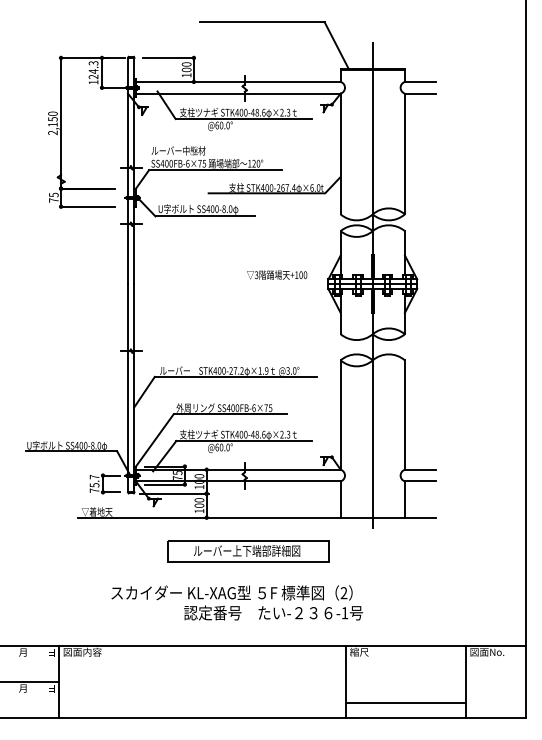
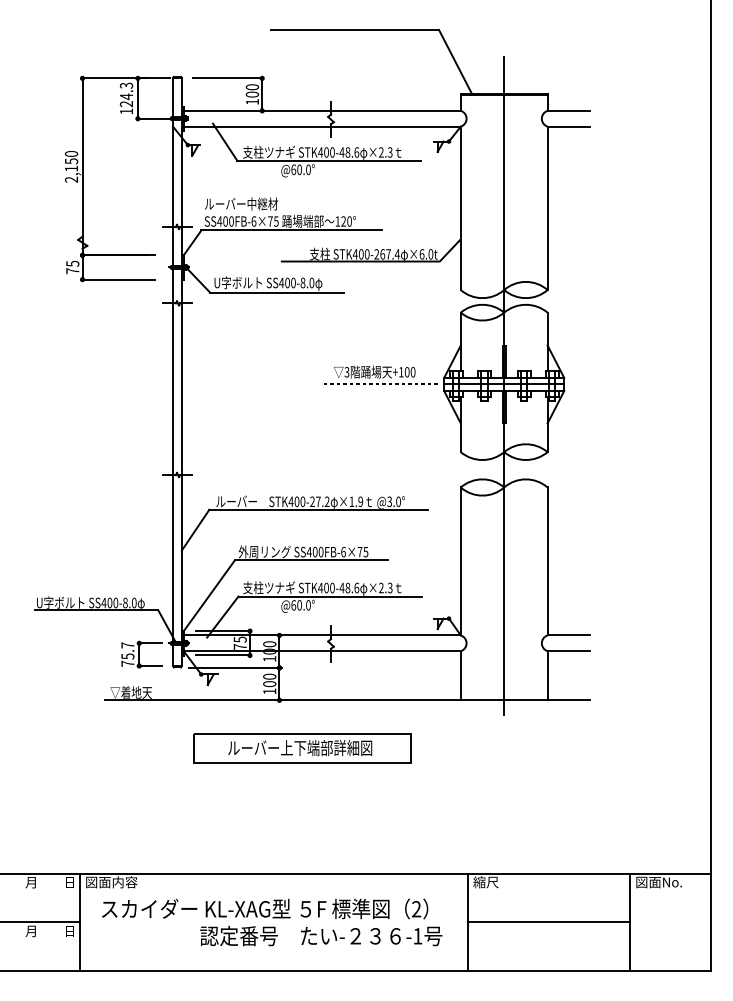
line: (280, 284) -> (379, 384), added
part: (248, 551) -> (302, 748), moved
text: (236, 602) -> (271, 921), moved
line: (405, 702) -> (548, 921), moved

